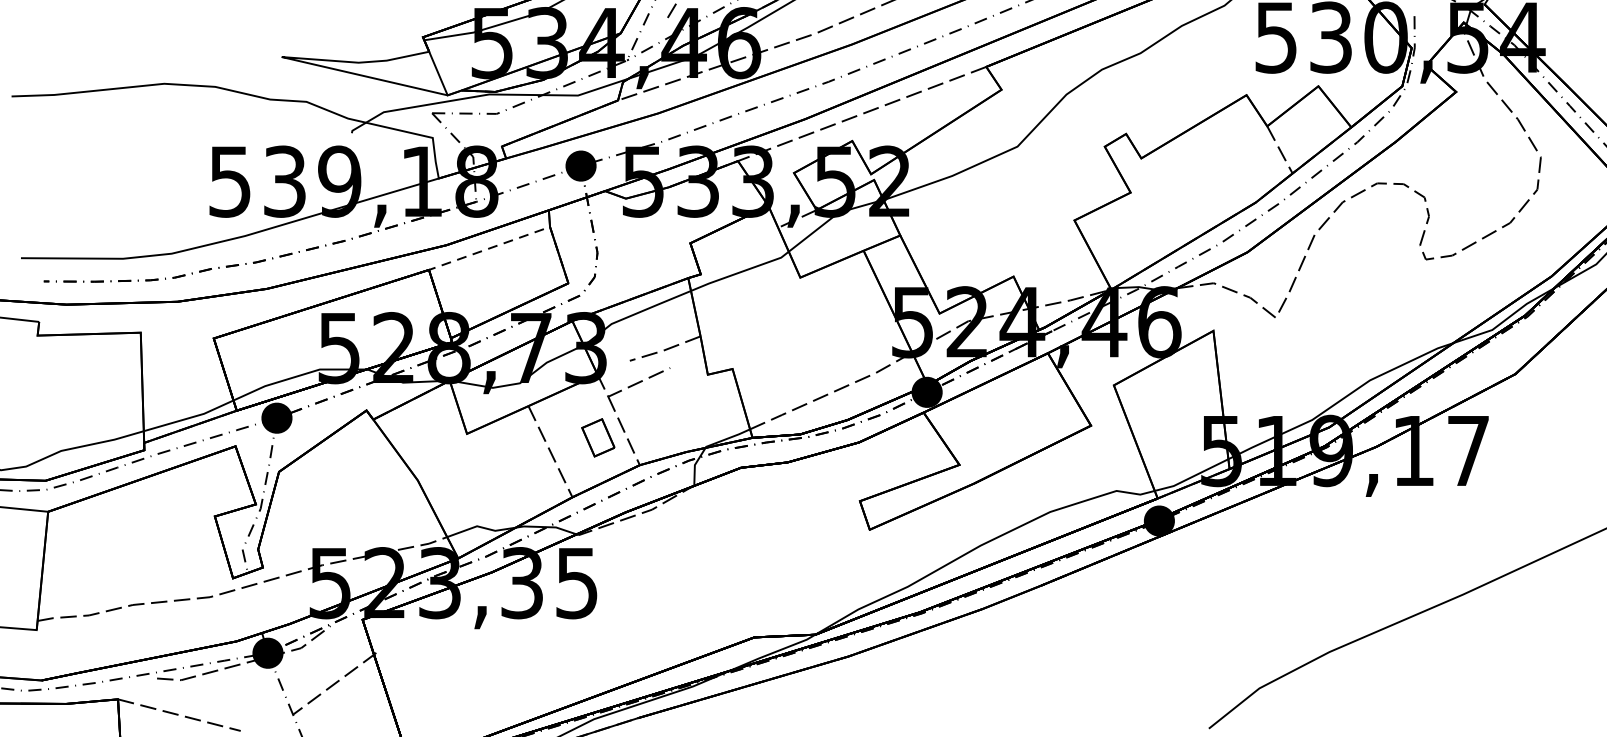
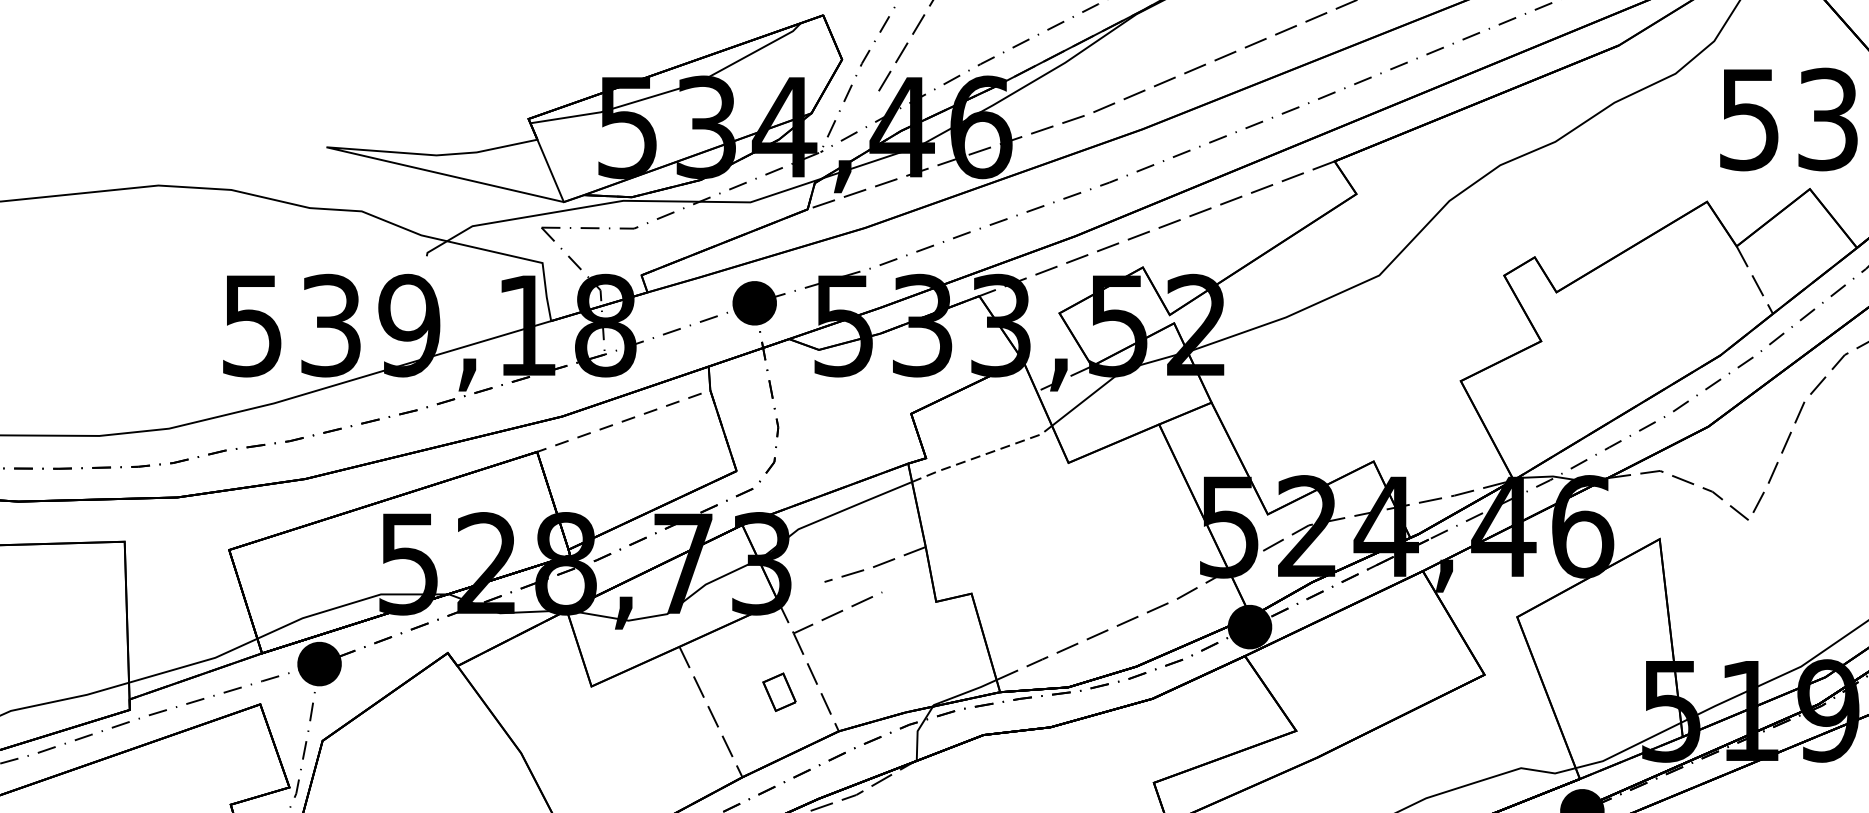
line: (740, 272) -> (982, 455), solid -> dashed
part: (598, 437) -> (779, 691), size x0.7

